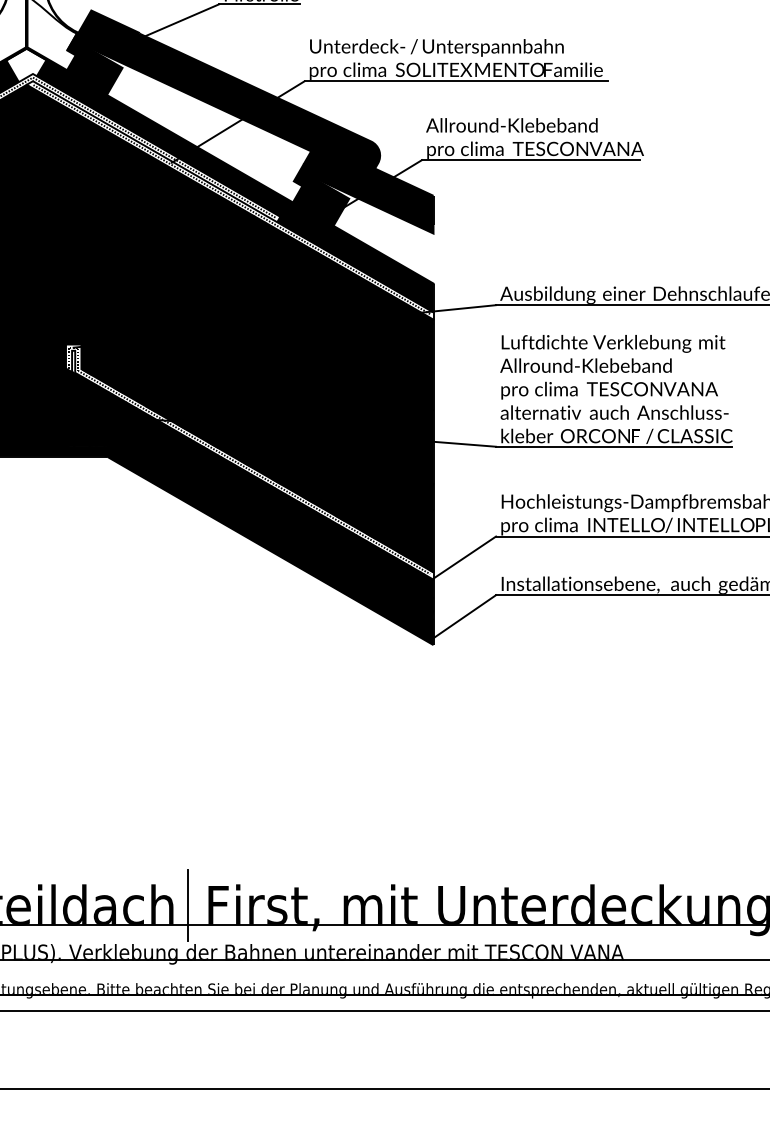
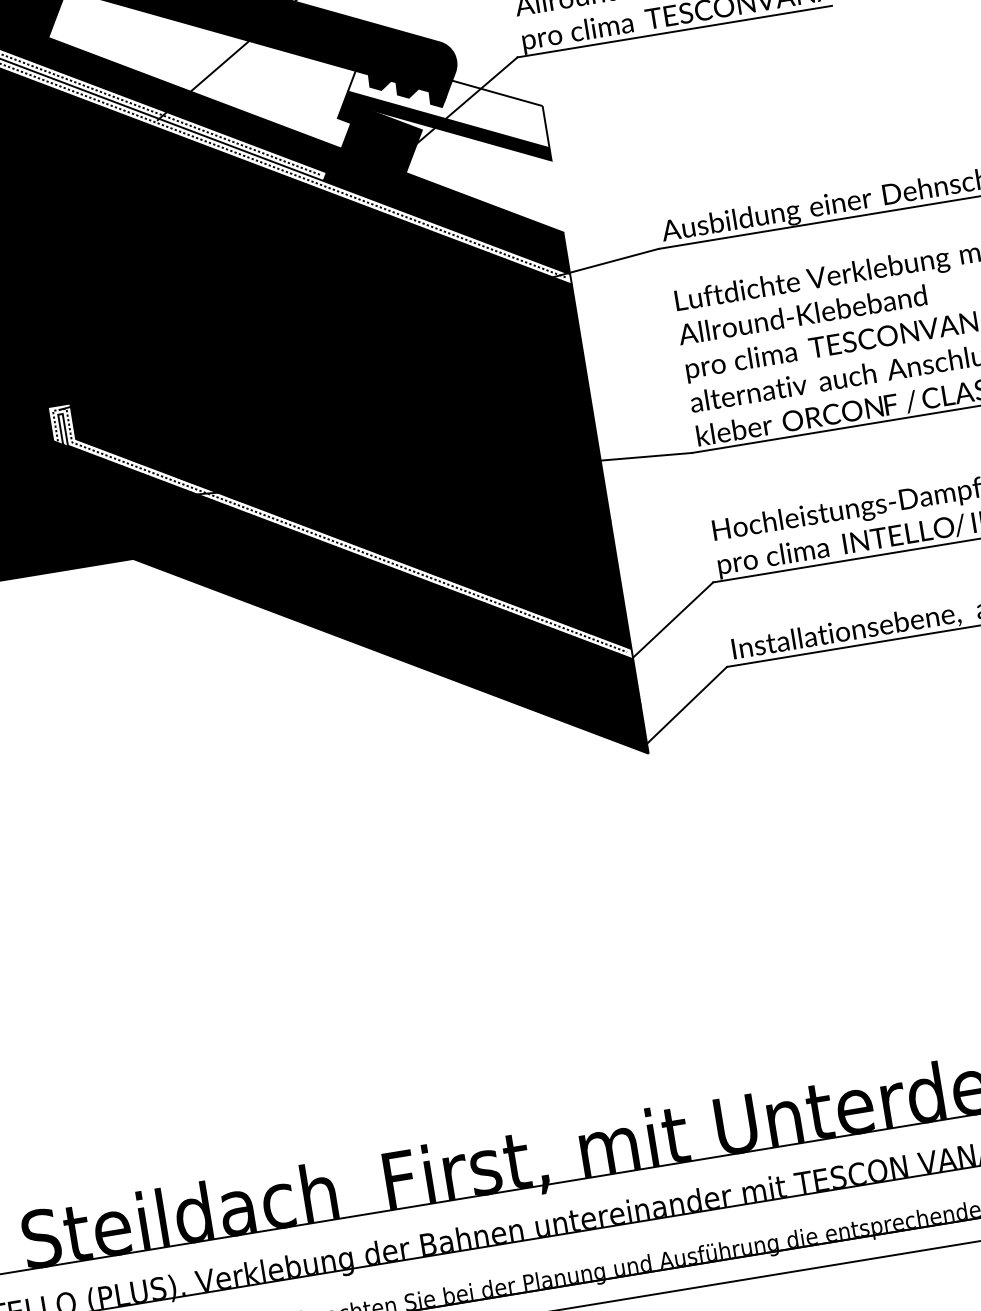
fill: (368, 188) -> (447, 110), removed
line: (188, 905) -> (356, 1186), removed

